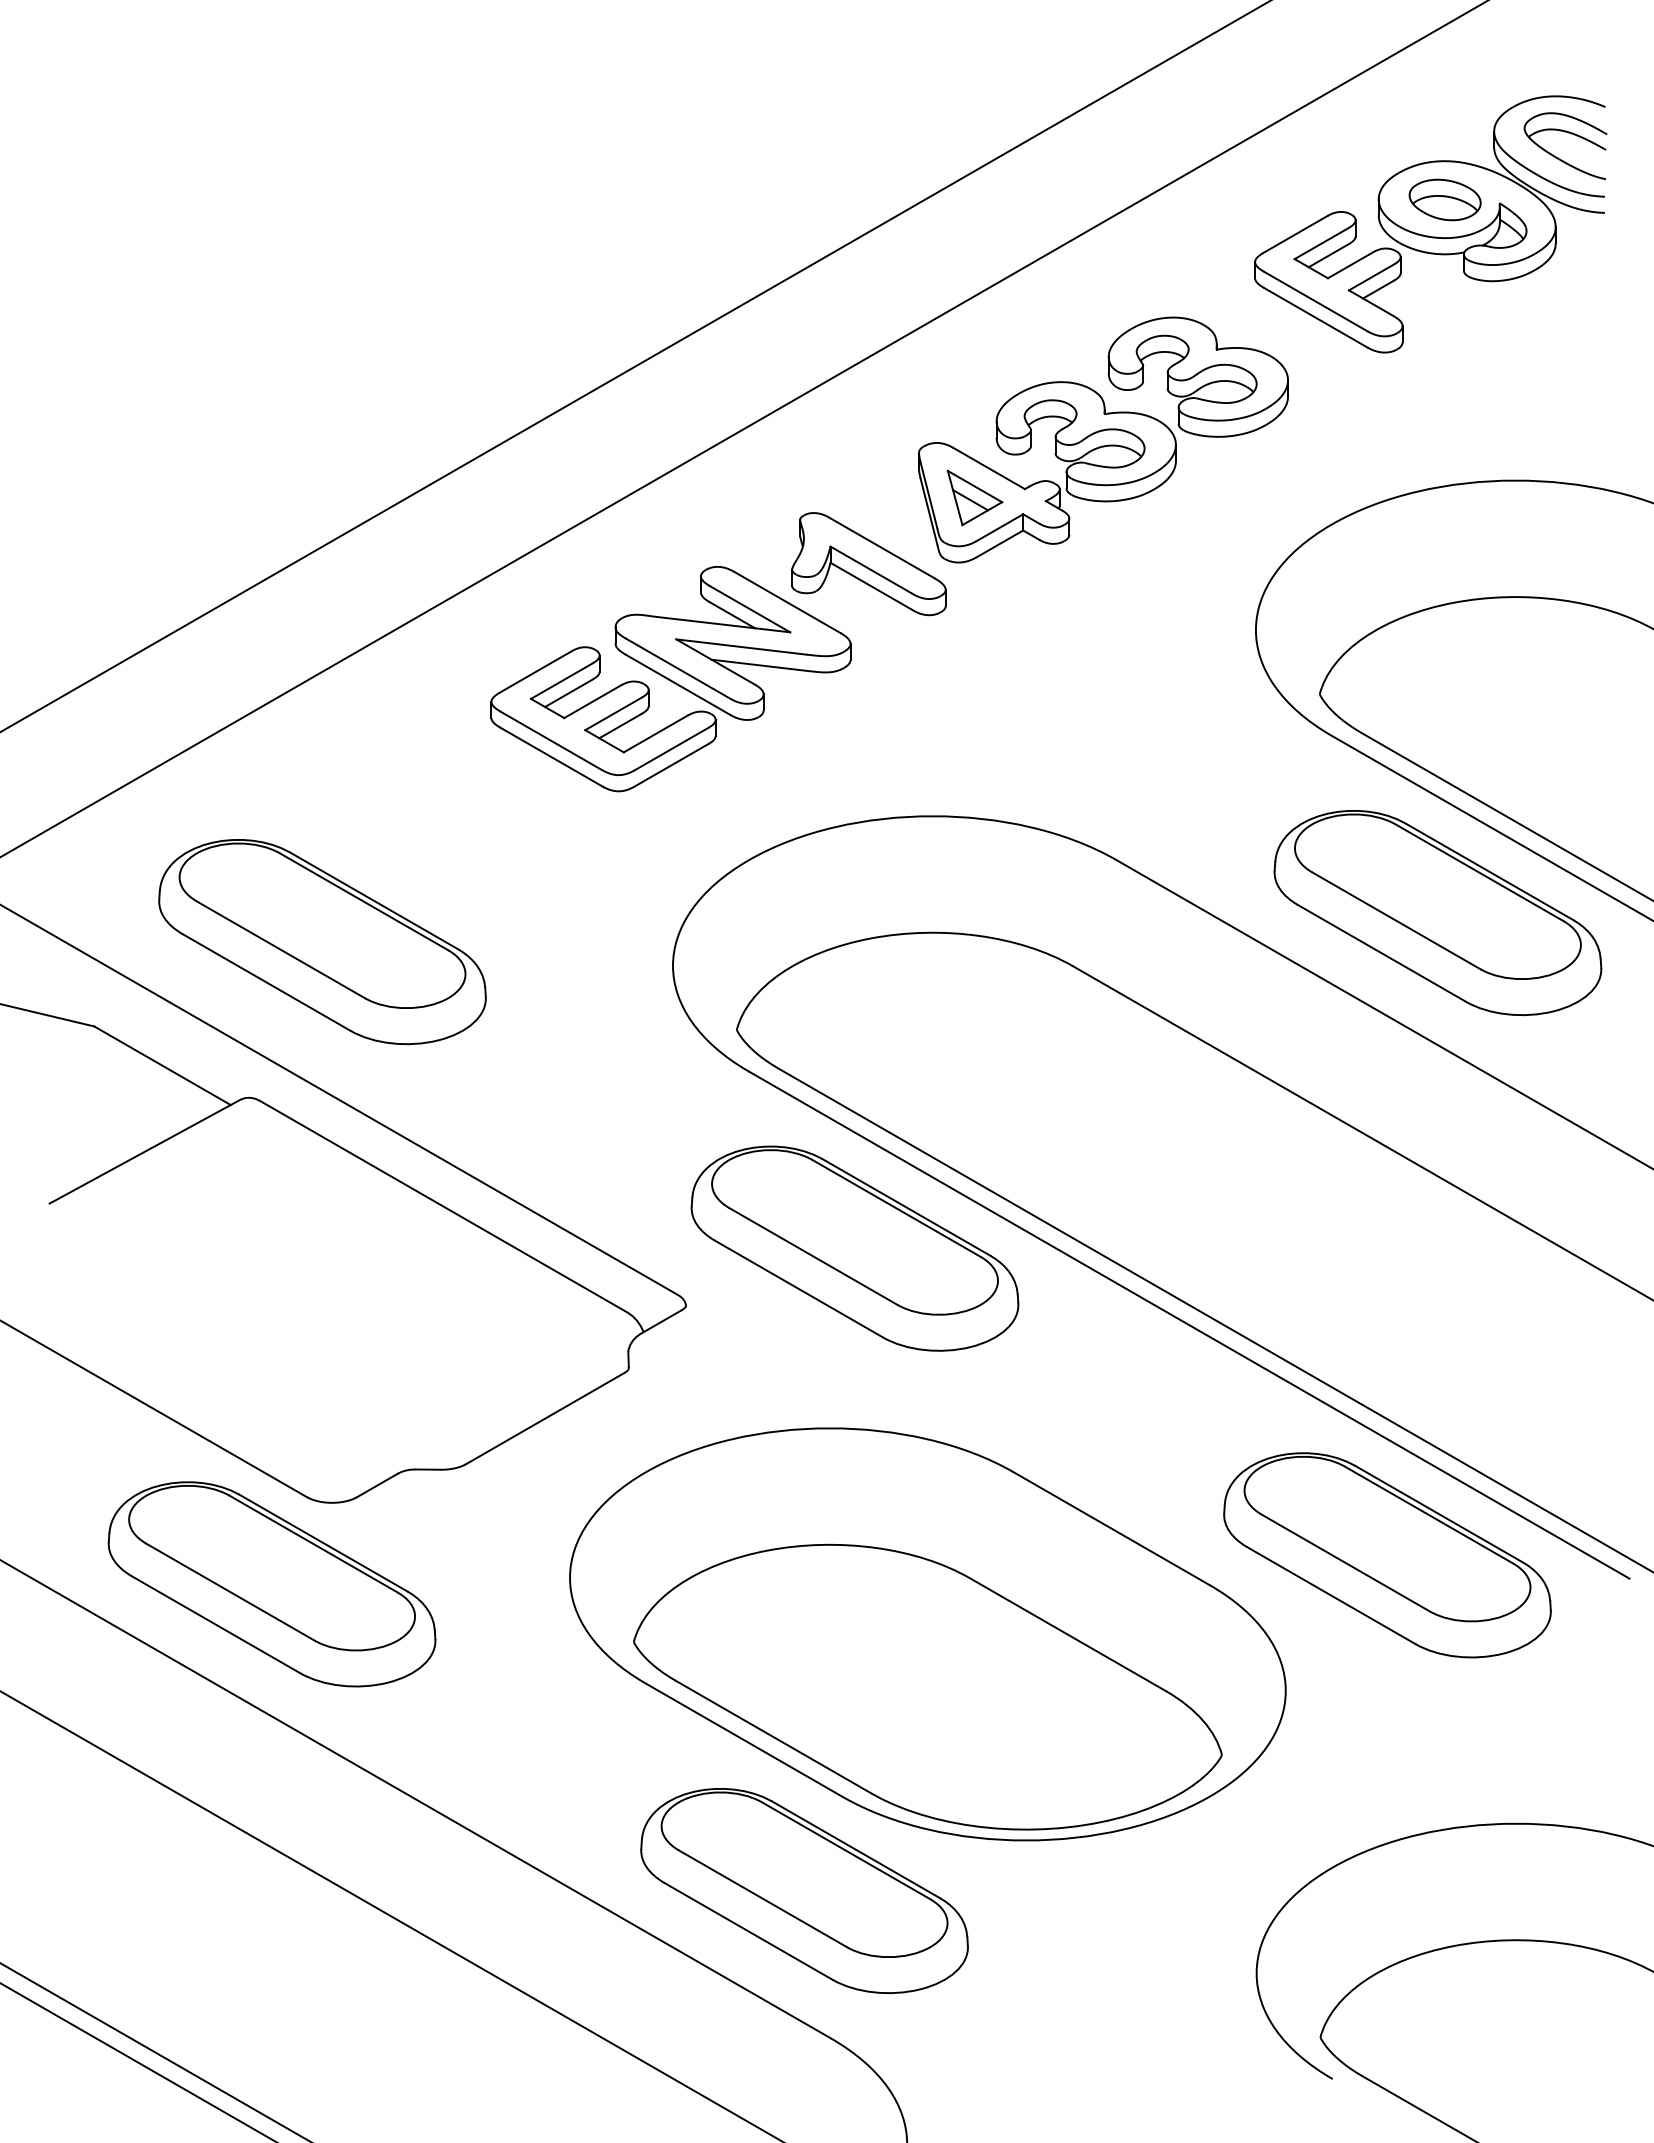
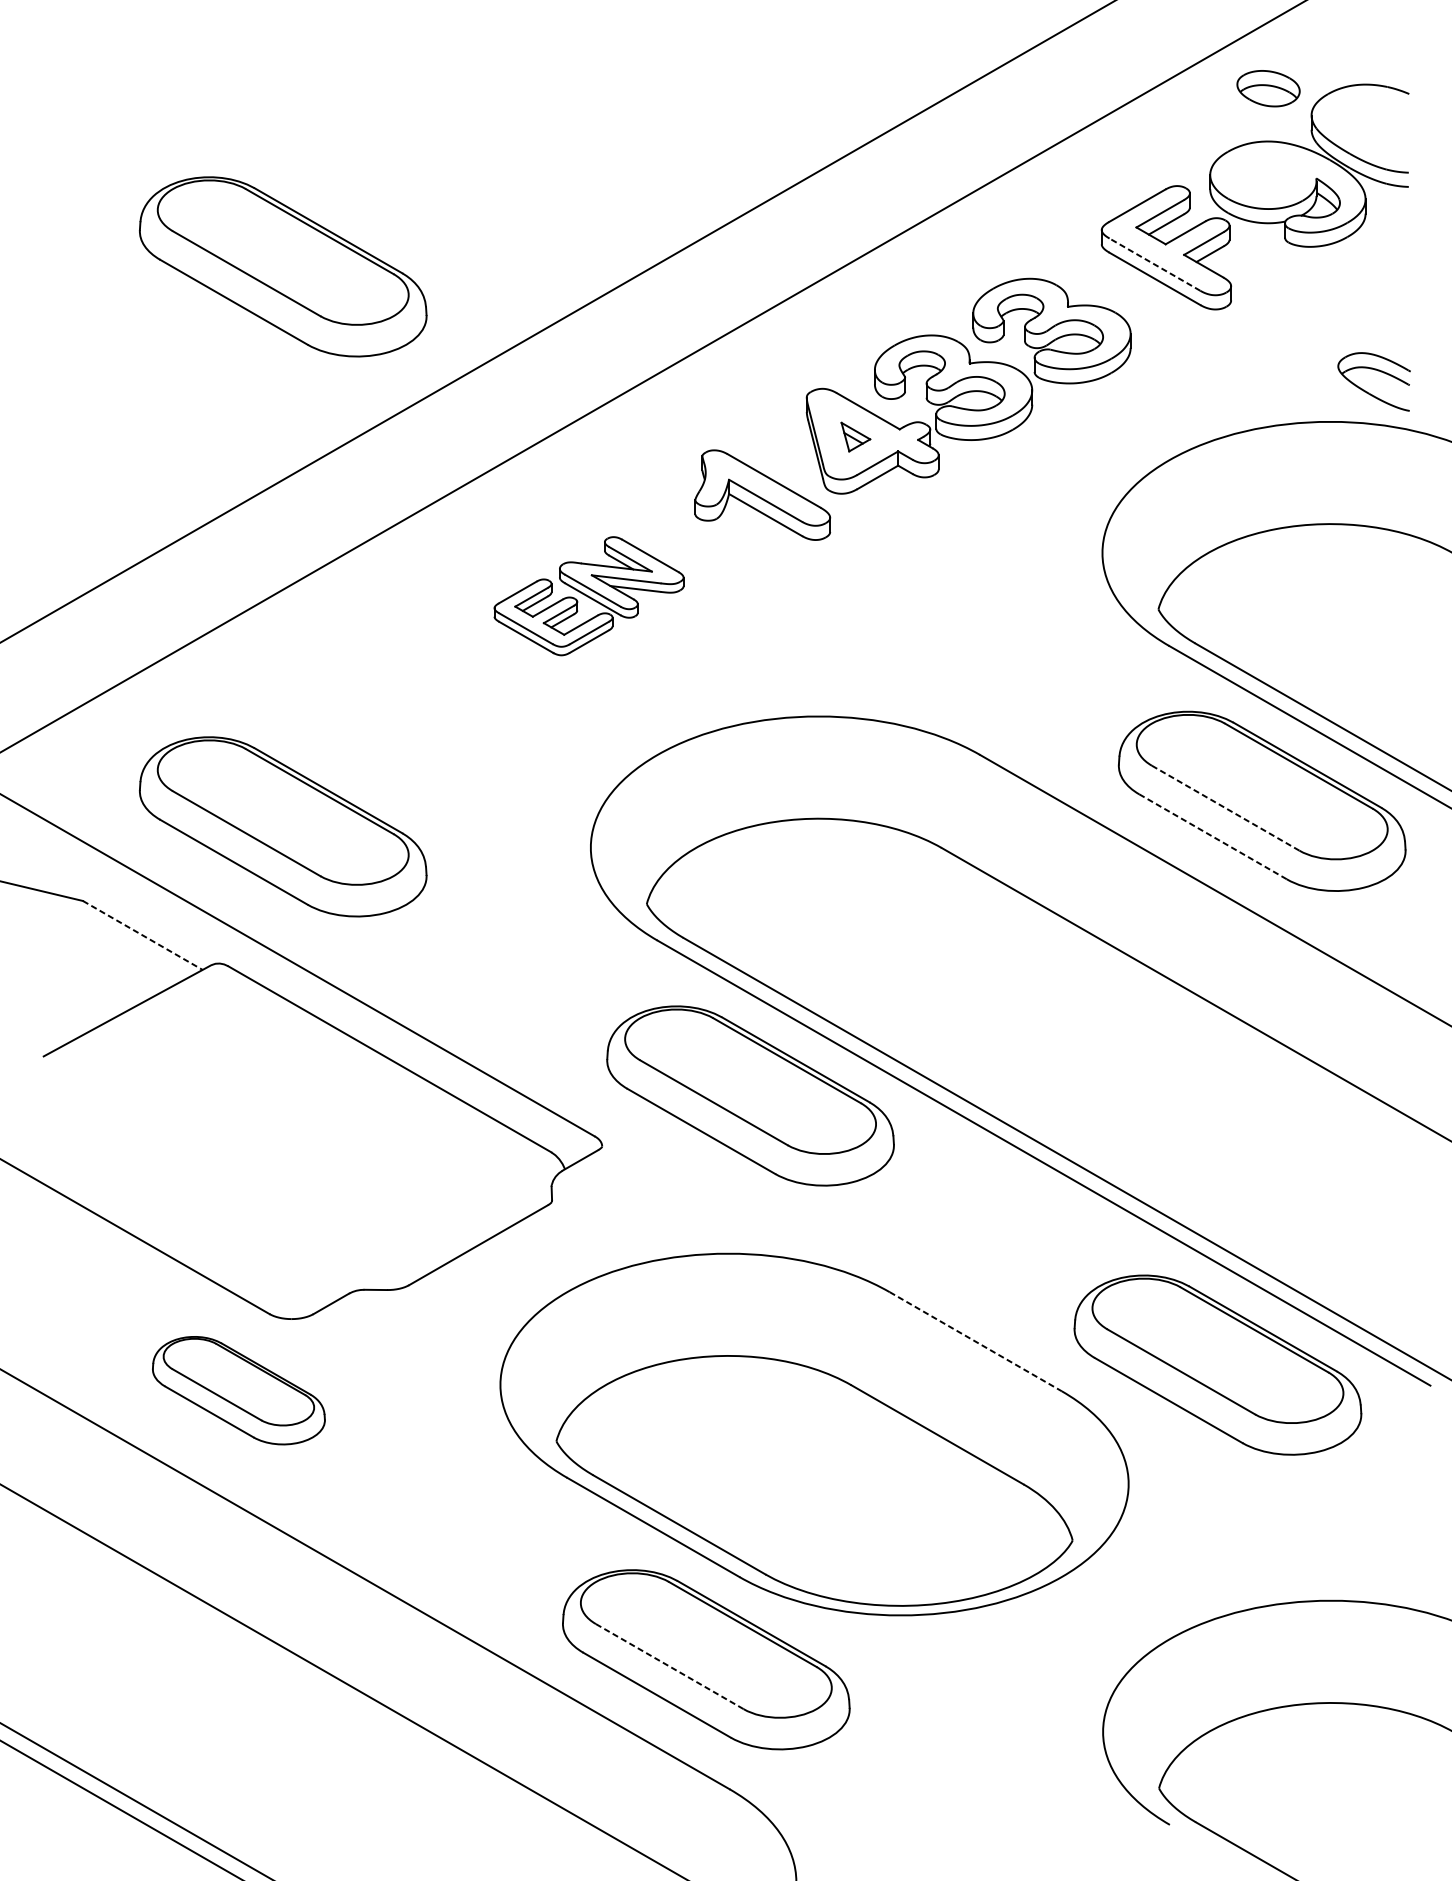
part: (1568, 133) -> (1376, 370), moved
part: (1444, 199) -> (1267, 88), moved
line: (1315, 301) -> (1154, 264), solid -> dashed
part: (322, 304) -> (283, 267), added
part: (974, 497) -> (855, 436), size x0.6
part: (670, 679) -> (588, 596), size x0.6
line: (1396, 921) -> (1225, 808), solid -> dashed
line: (1382, 953) -> (1213, 836), solid -> dashed
line: (162, 1065) -> (142, 935), solid -> dashed
line: (1112, 1528) -> (976, 1341), solid -> dashed
part: (271, 1584) -> (238, 1390), size x0.6
line: (763, 1899) -> (670, 1667), solid -> dashed

